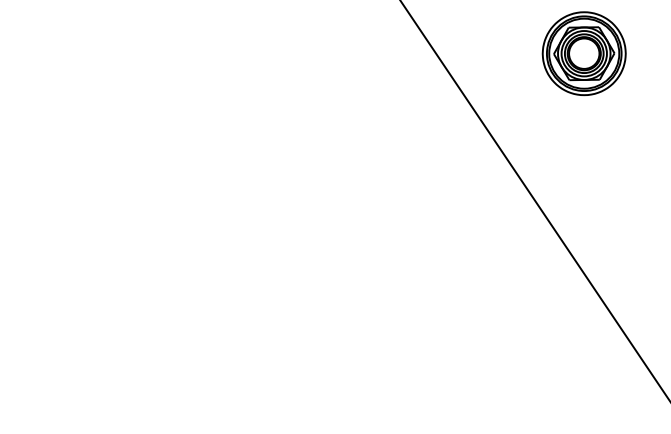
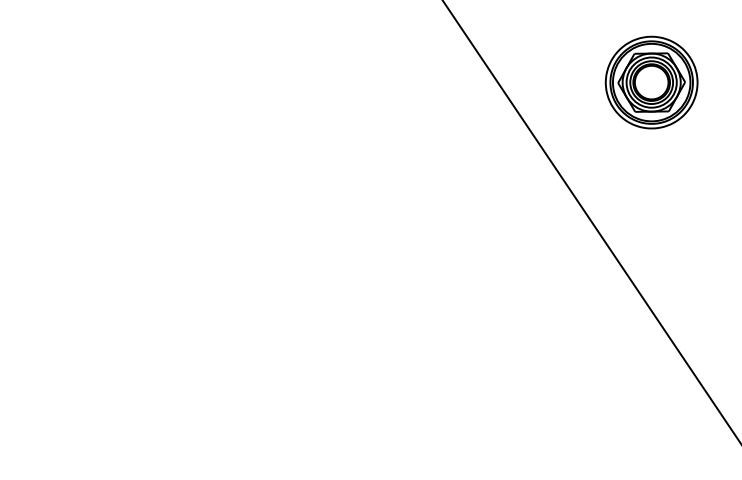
part: (583, 53) -> (650, 82), moved

